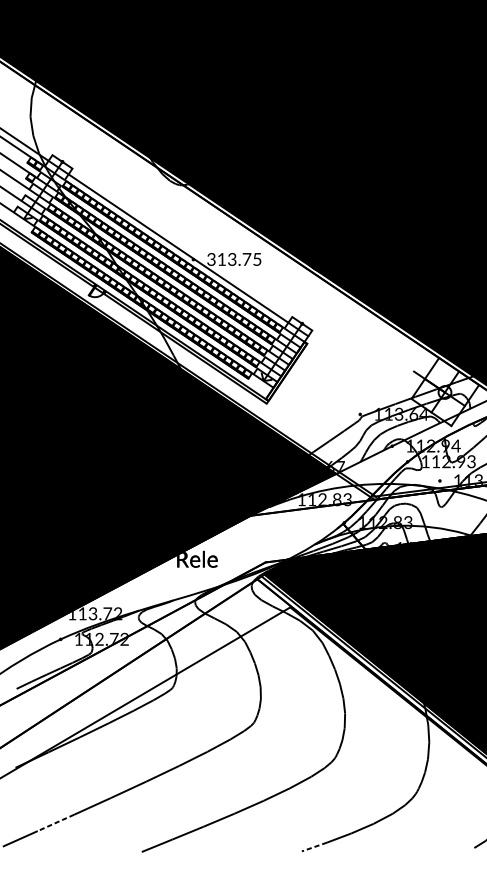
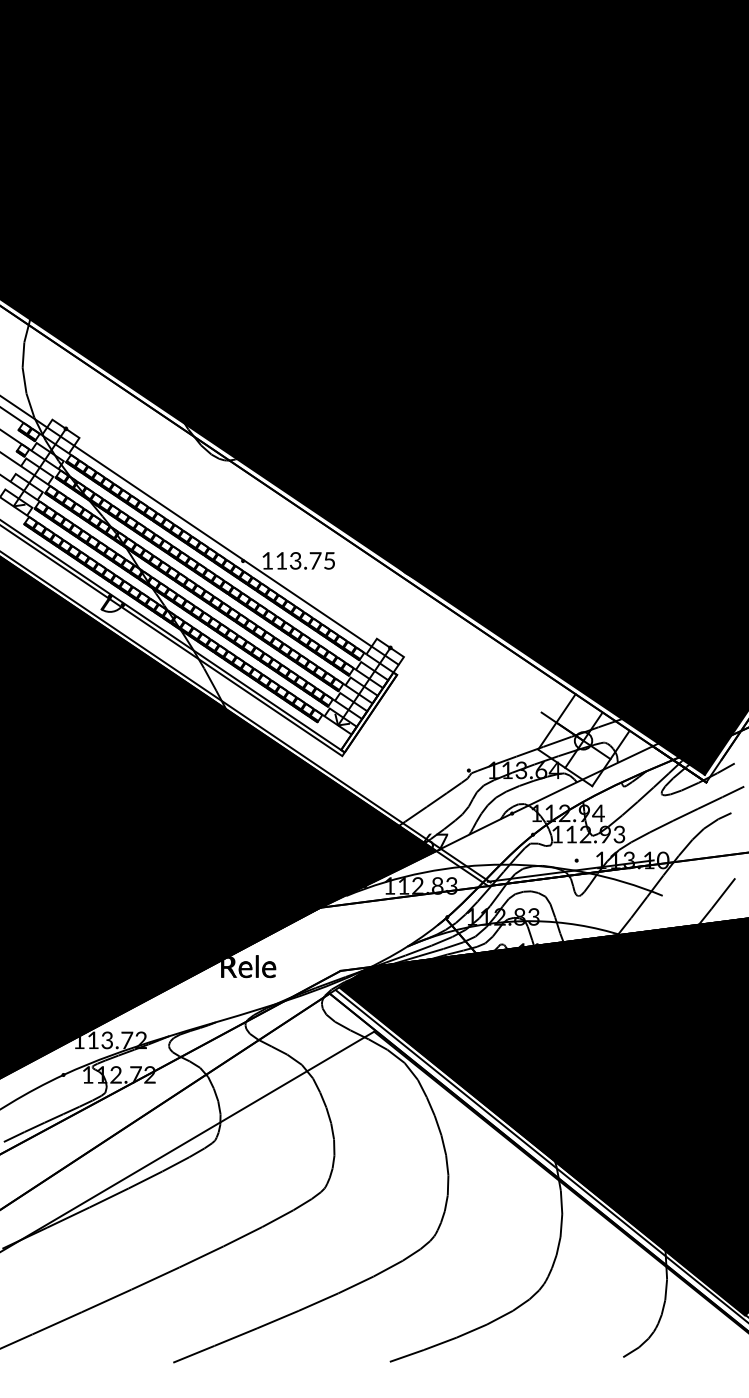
text: (211, 259) -> (267, 560), 313.75 -> 113.75
line: (55, 823) -> (56, 1323), dashed -> solid
line: (314, 847) -> (406, 1356), dashed -> solid

